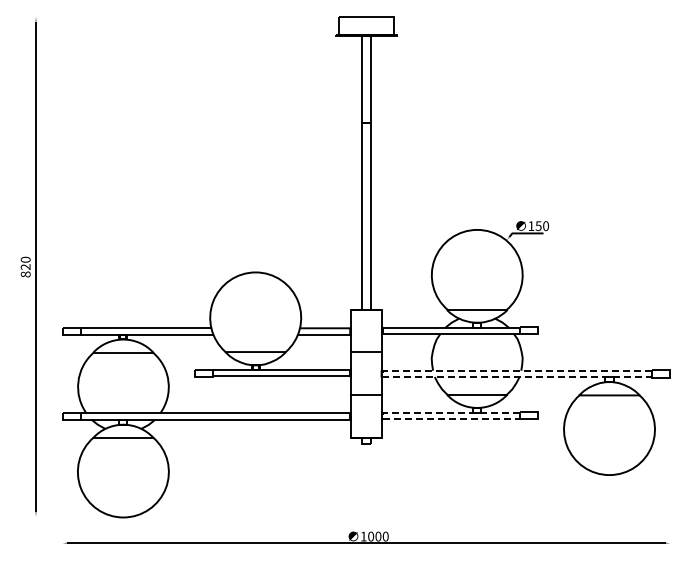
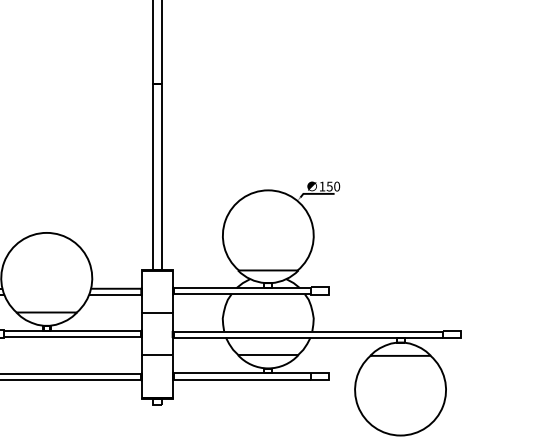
line: (382, 374) -> (173, 334), dashed -> solid
line: (382, 416) -> (173, 376), dashed -> solid

